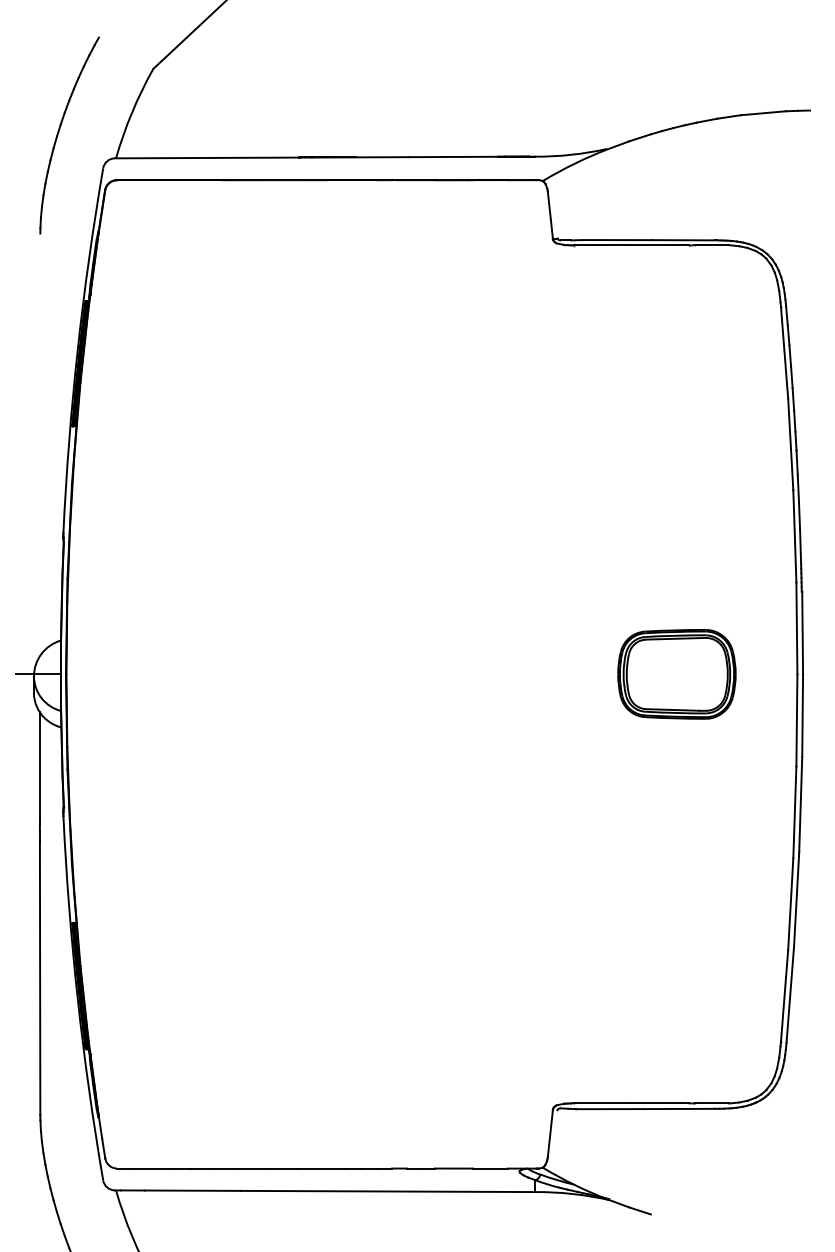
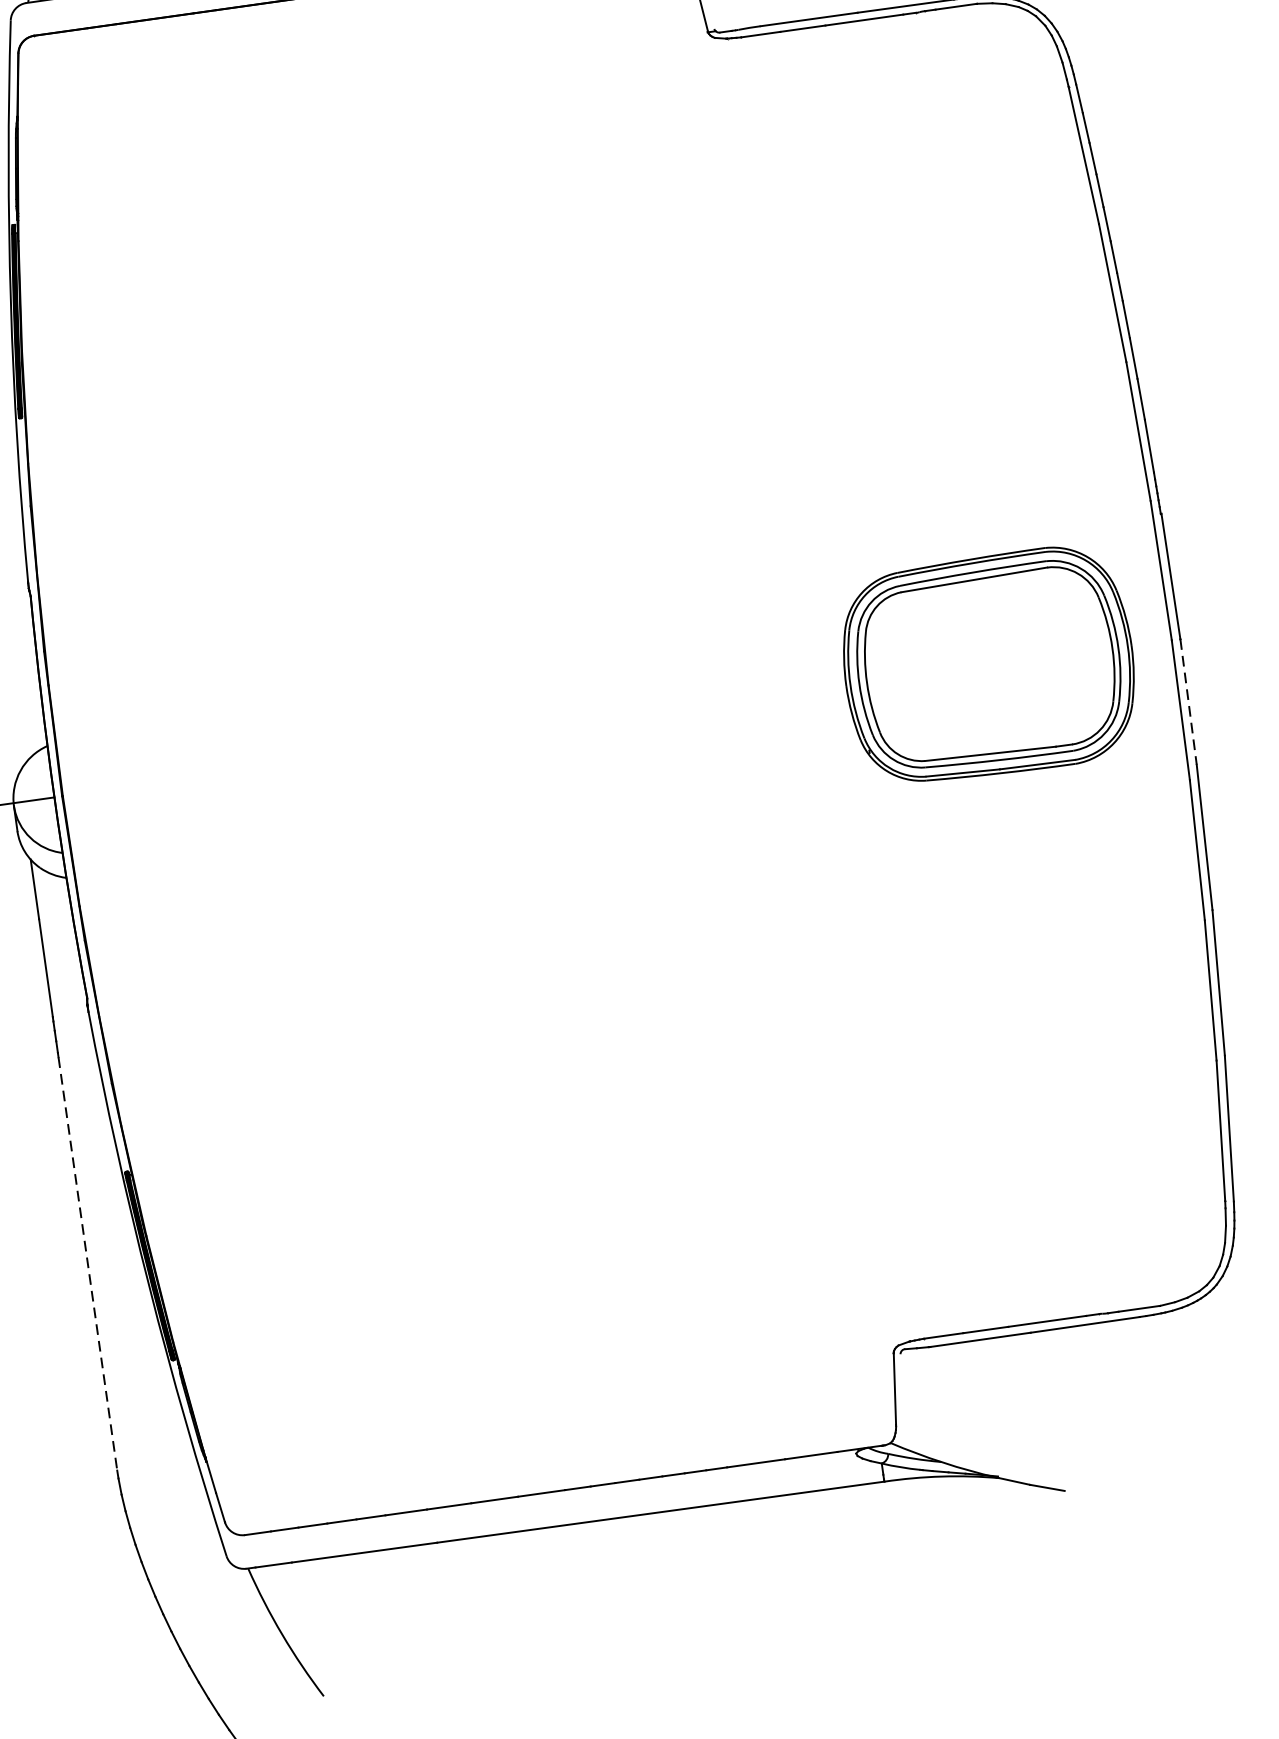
part: (676, 674) -> (988, 666), size x1.6
line: (802, 716) -> (1188, 703), solid -> dashed
line: (40, 979) -> (88, 1264), solid -> dashed

